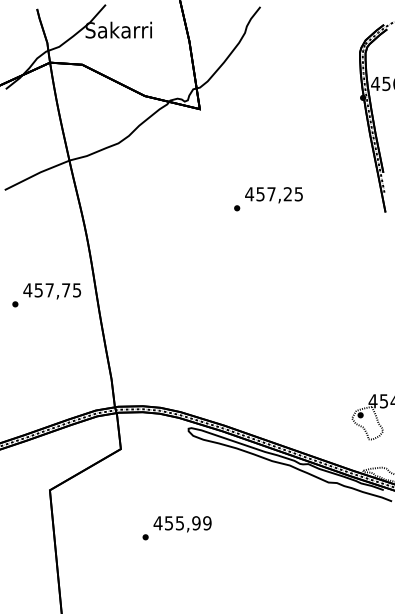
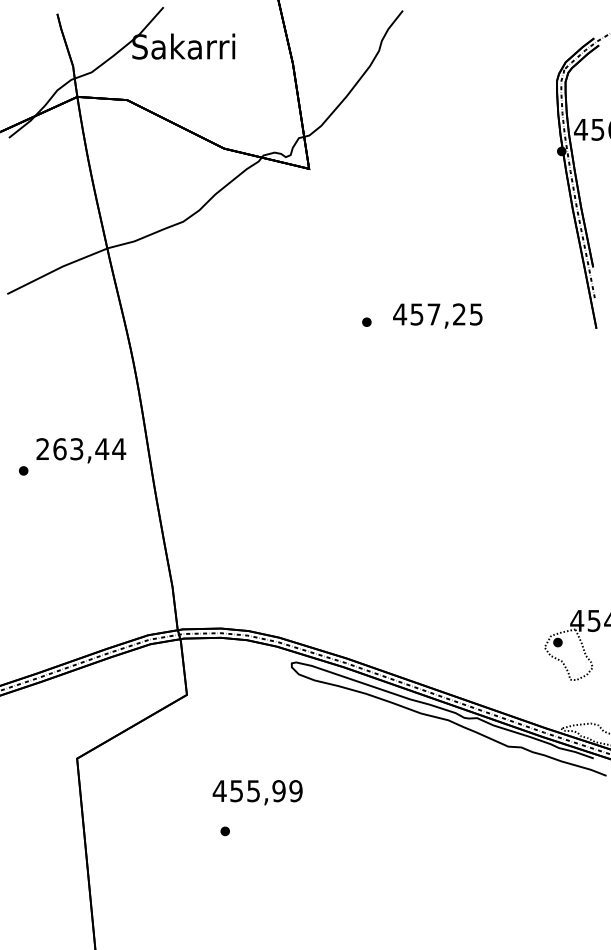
text: (273, 195) -> (437, 316), moved
text: (52, 290) -> (81, 449), 457,75 -> 263,44
text: (182, 524) -> (257, 793), moved

